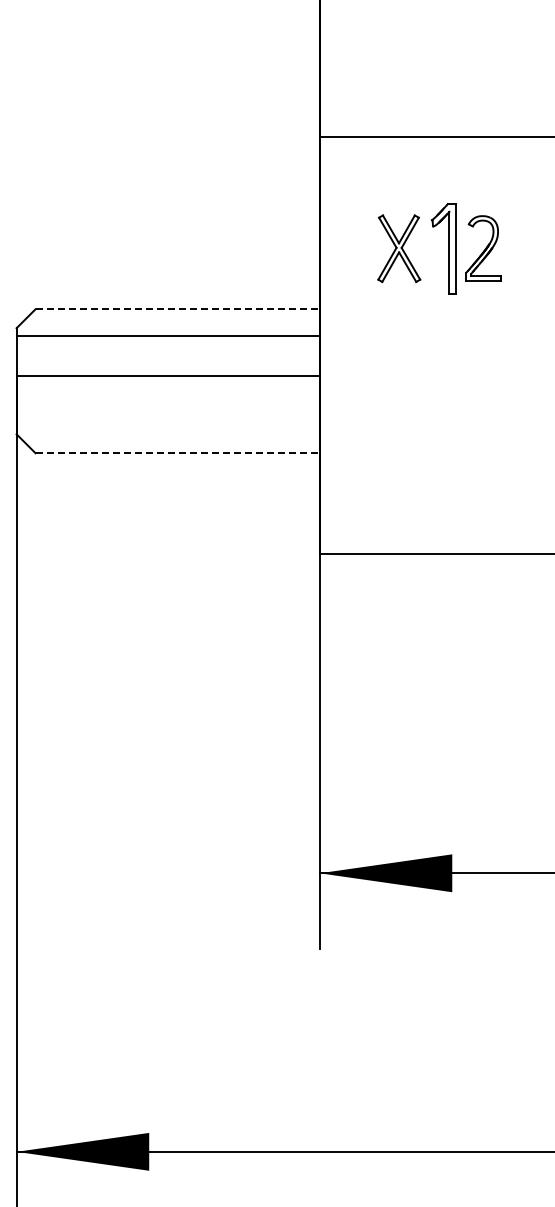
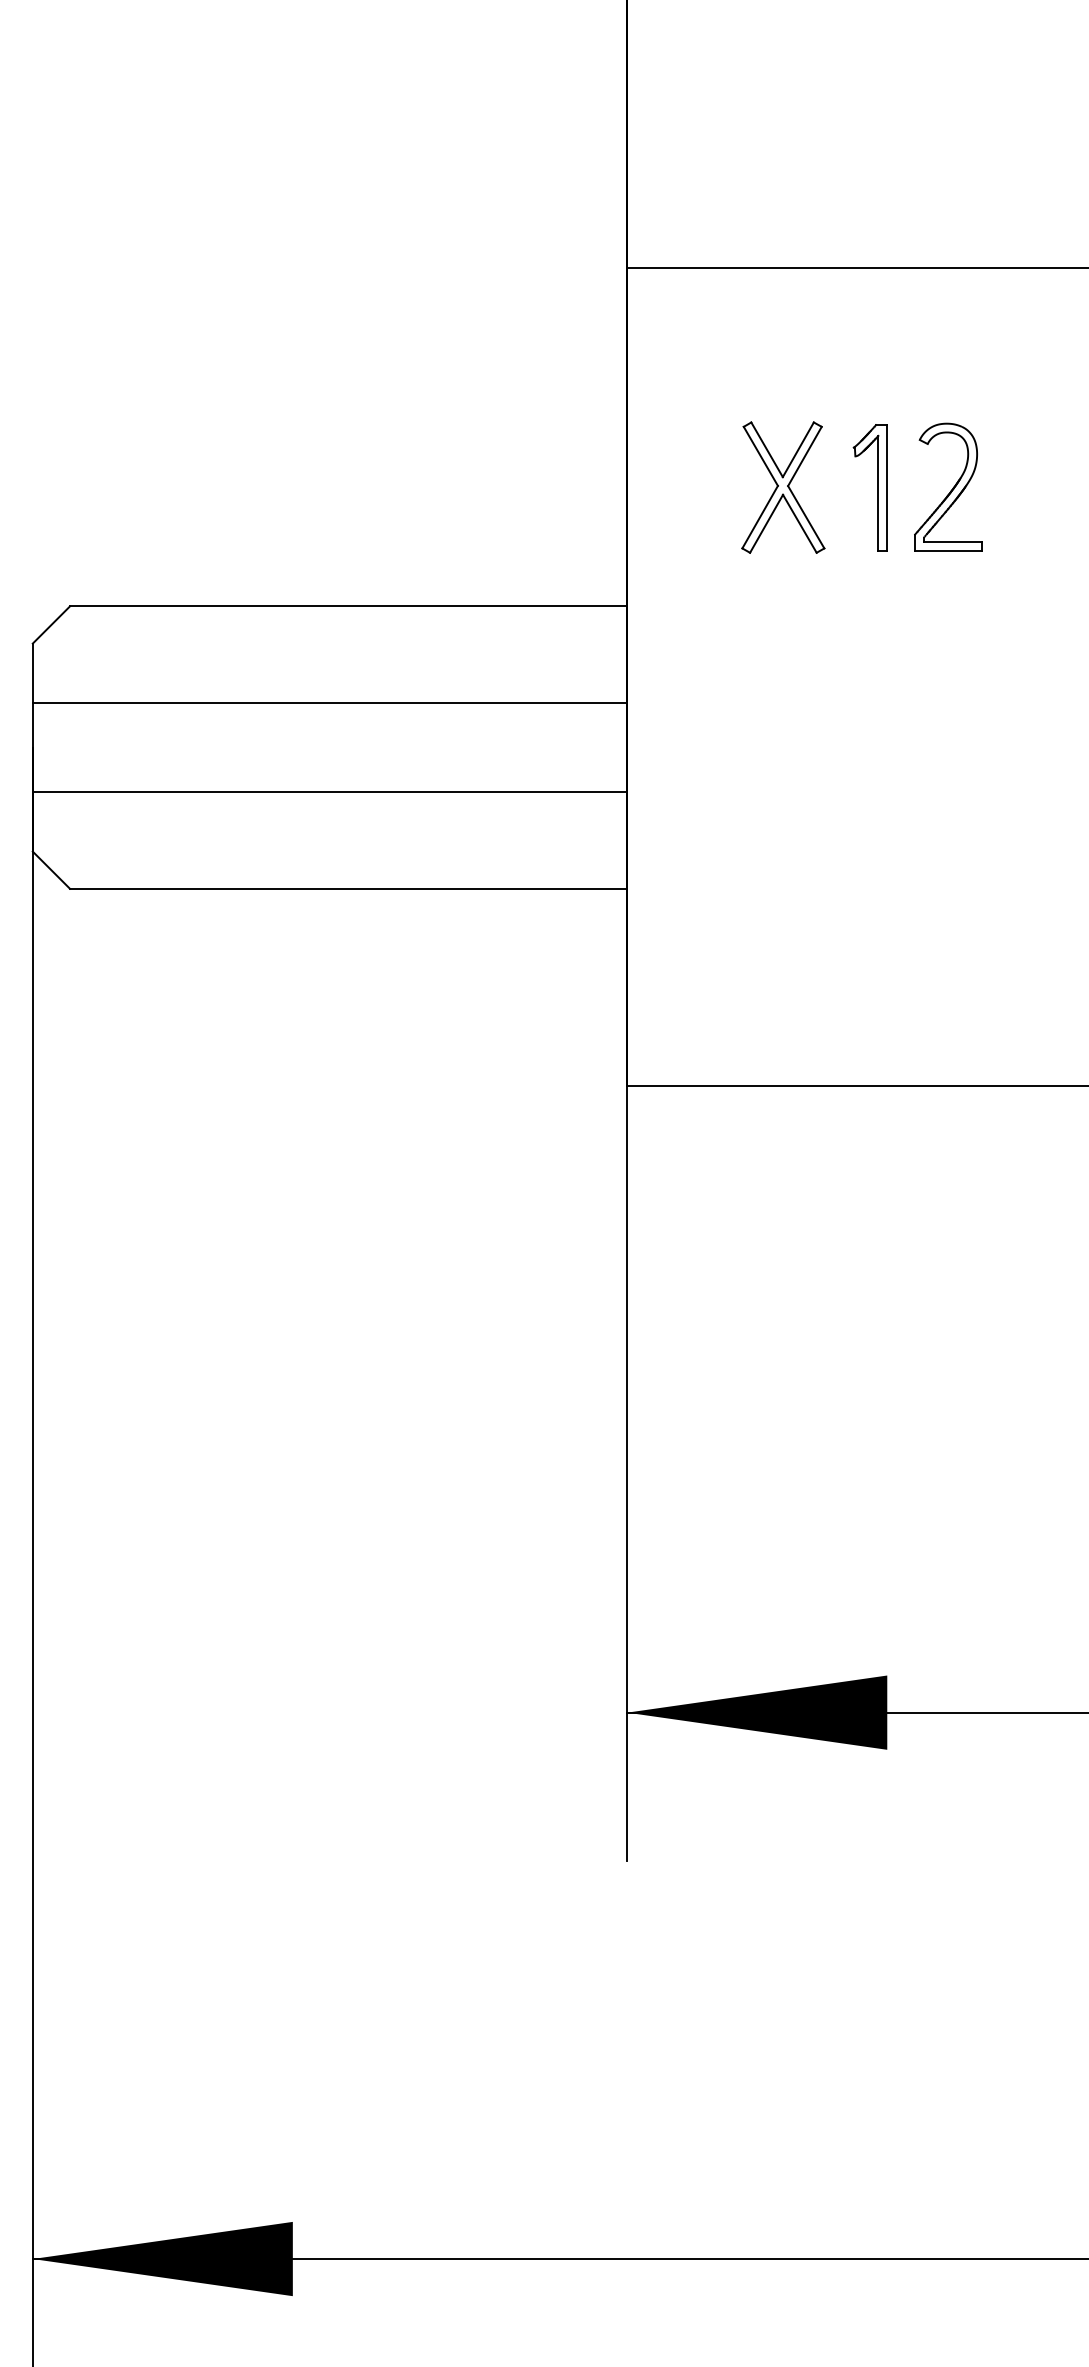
part: (443, 248) -> (870, 487), size x0.71
line: (178, 309) -> (350, 606), dashed -> solid
line: (167, 335) -> (328, 702), moved
line: (167, 375) -> (328, 791), moved
line: (178, 453) -> (350, 889), dashed -> solid

